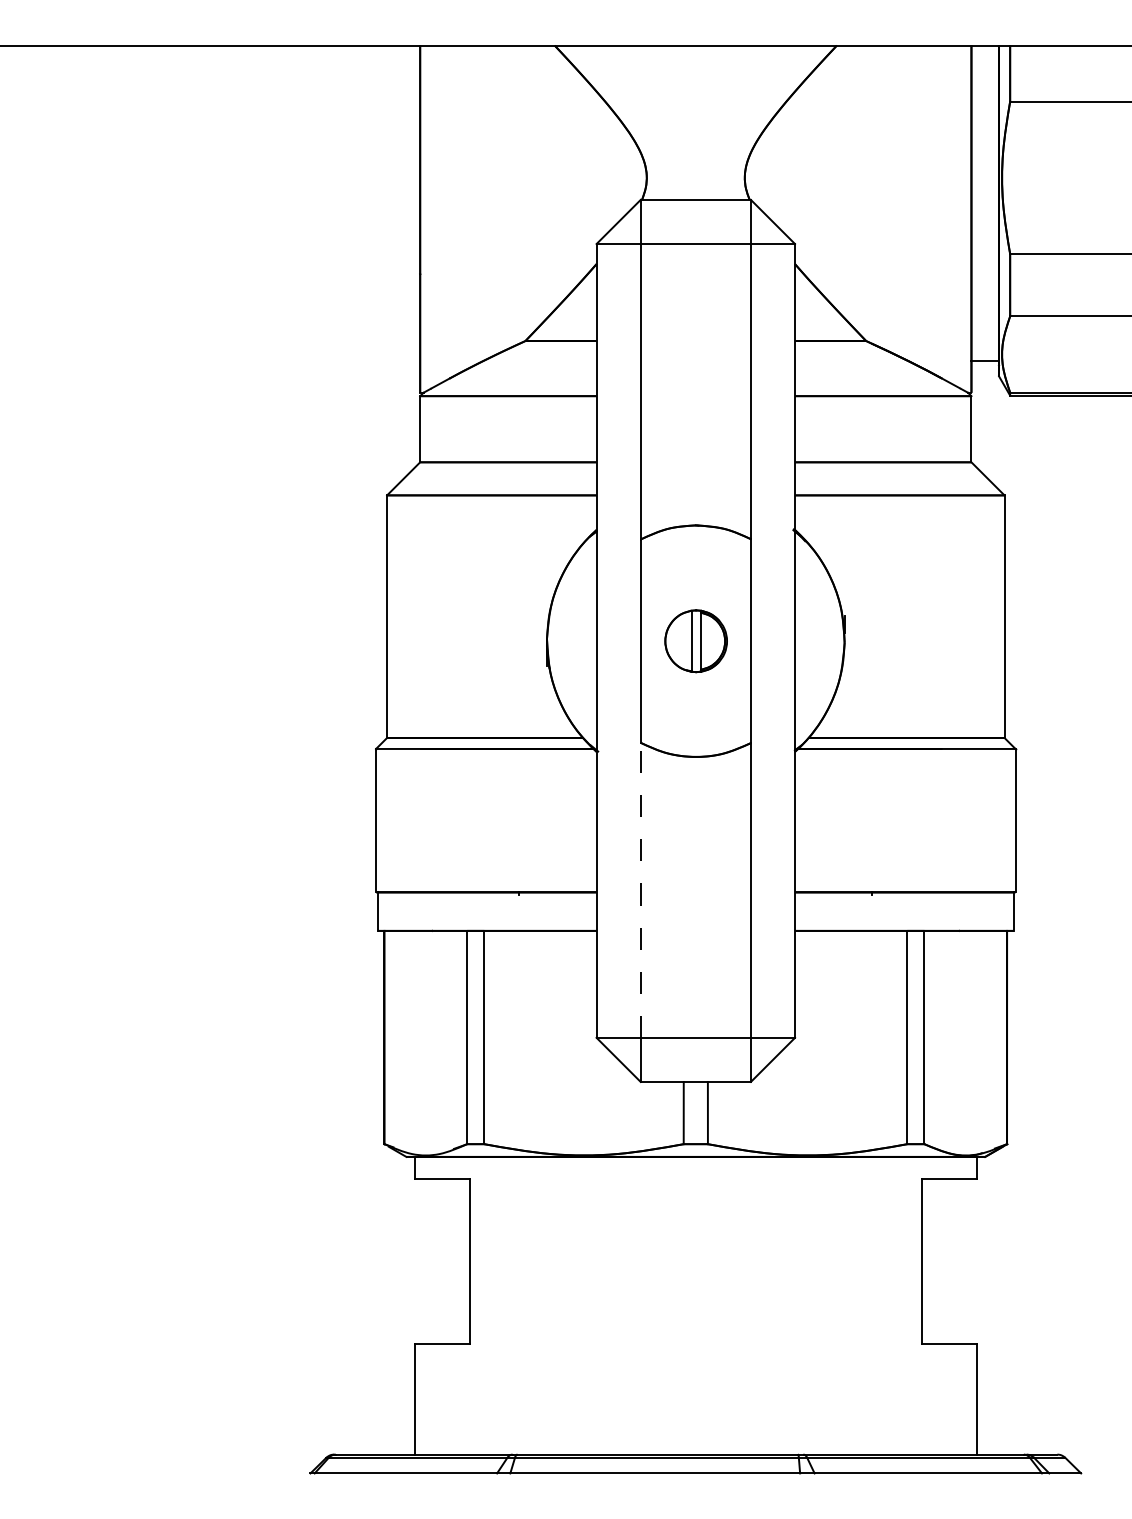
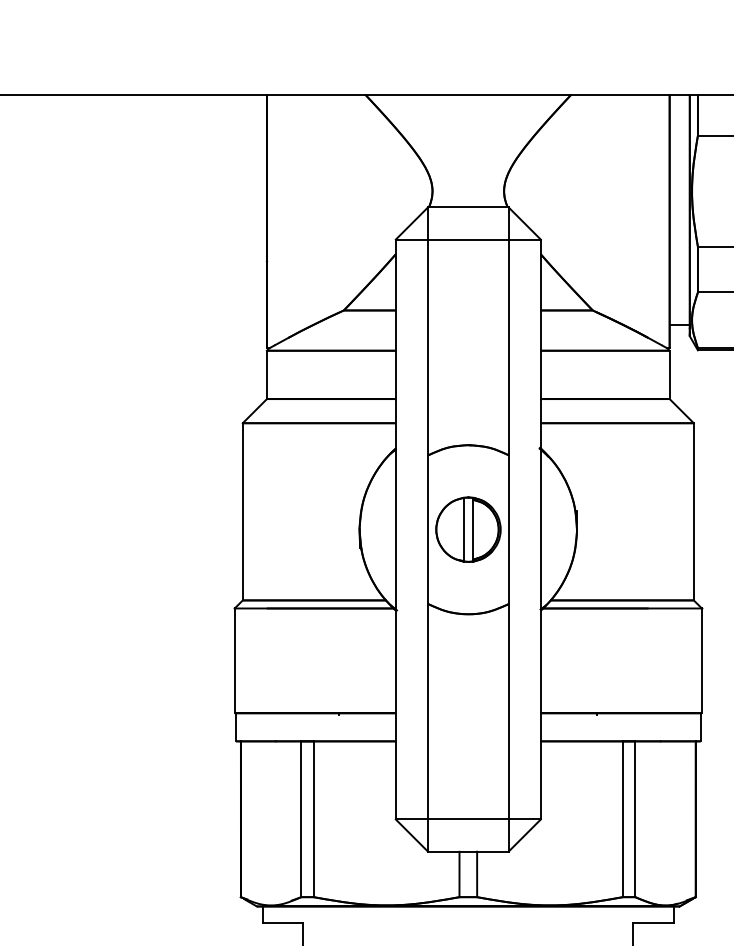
part: (696, 641) -> (468, 529), size x1.43
line: (640, 890) -> (427, 711), dashed -> solid

